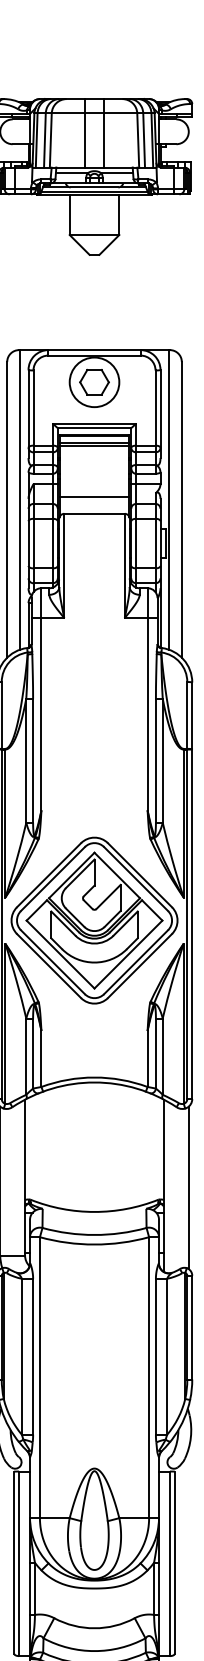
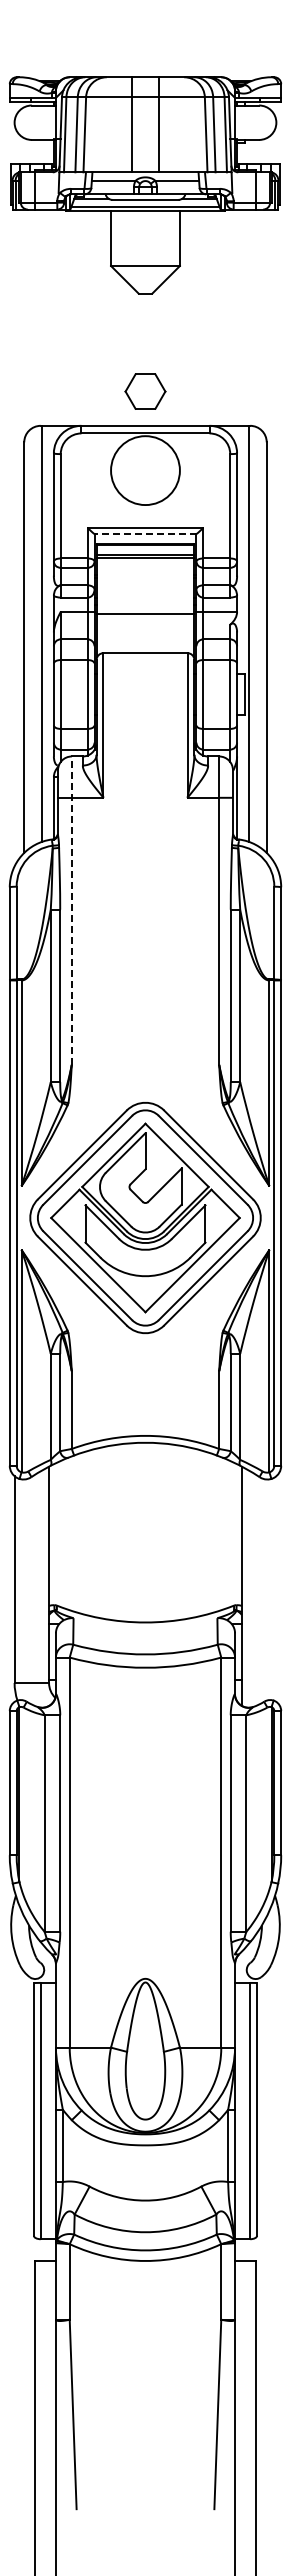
part: (94, 382) -> (145, 391), moved
line: (94, 427) -> (145, 533), solid -> dashed
line: (94, 496) -> (145, 614), moved
line: (41, 699) -> (71, 910), solid -> dashed
line: (188, 1187) -> (276, 1588), removed

